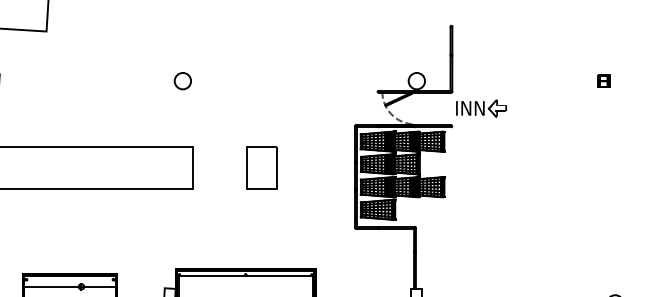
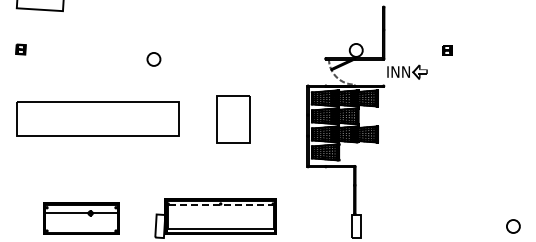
circle: (182, 81) -> (153, 59), moved
part: (603, 81) -> (447, 50), moved
part: (261, 167) -> (233, 118), size x1.4
line: (245, 276) -> (220, 205), solid -> dashed

